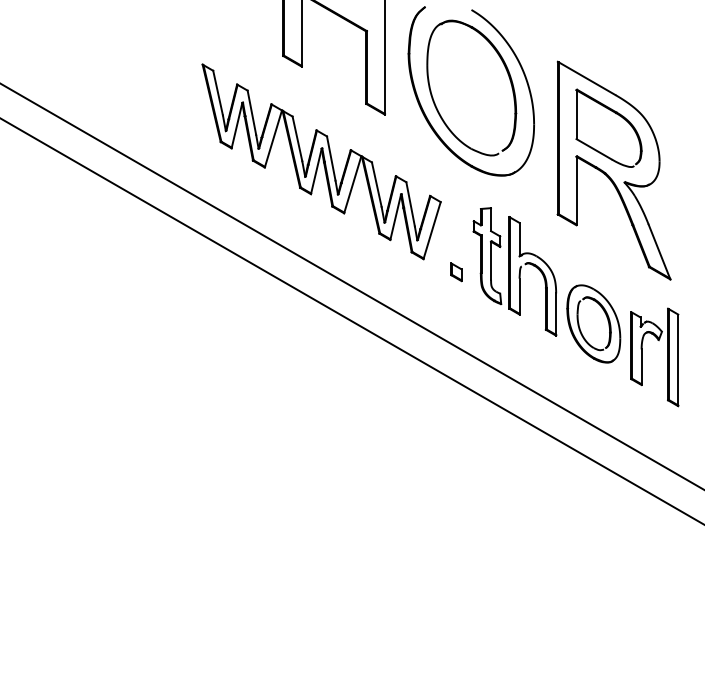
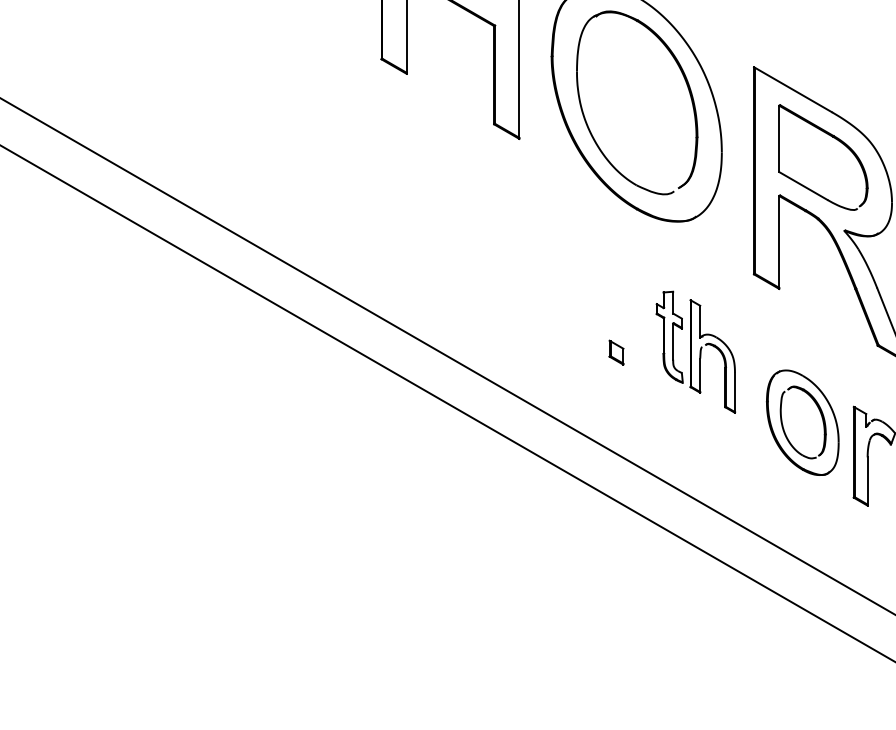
part: (321, 161) -> (433, 202), removed
part: (514, 271) -> (695, 351), size x0.7

